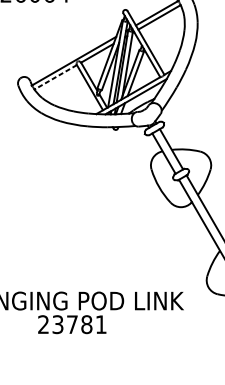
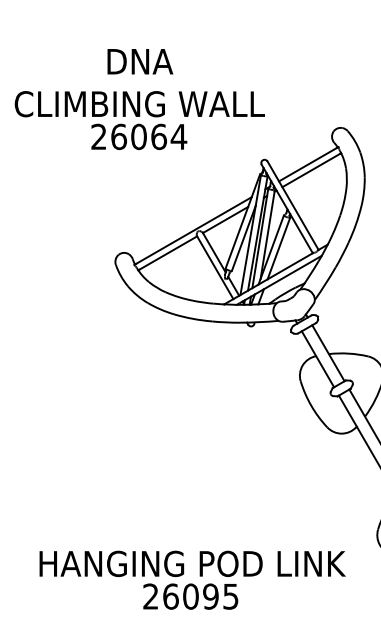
line: (55, 77) -> (167, 253), dashed -> solid
text: (79, 324) -> (200, 596), 23781 -> 26095

